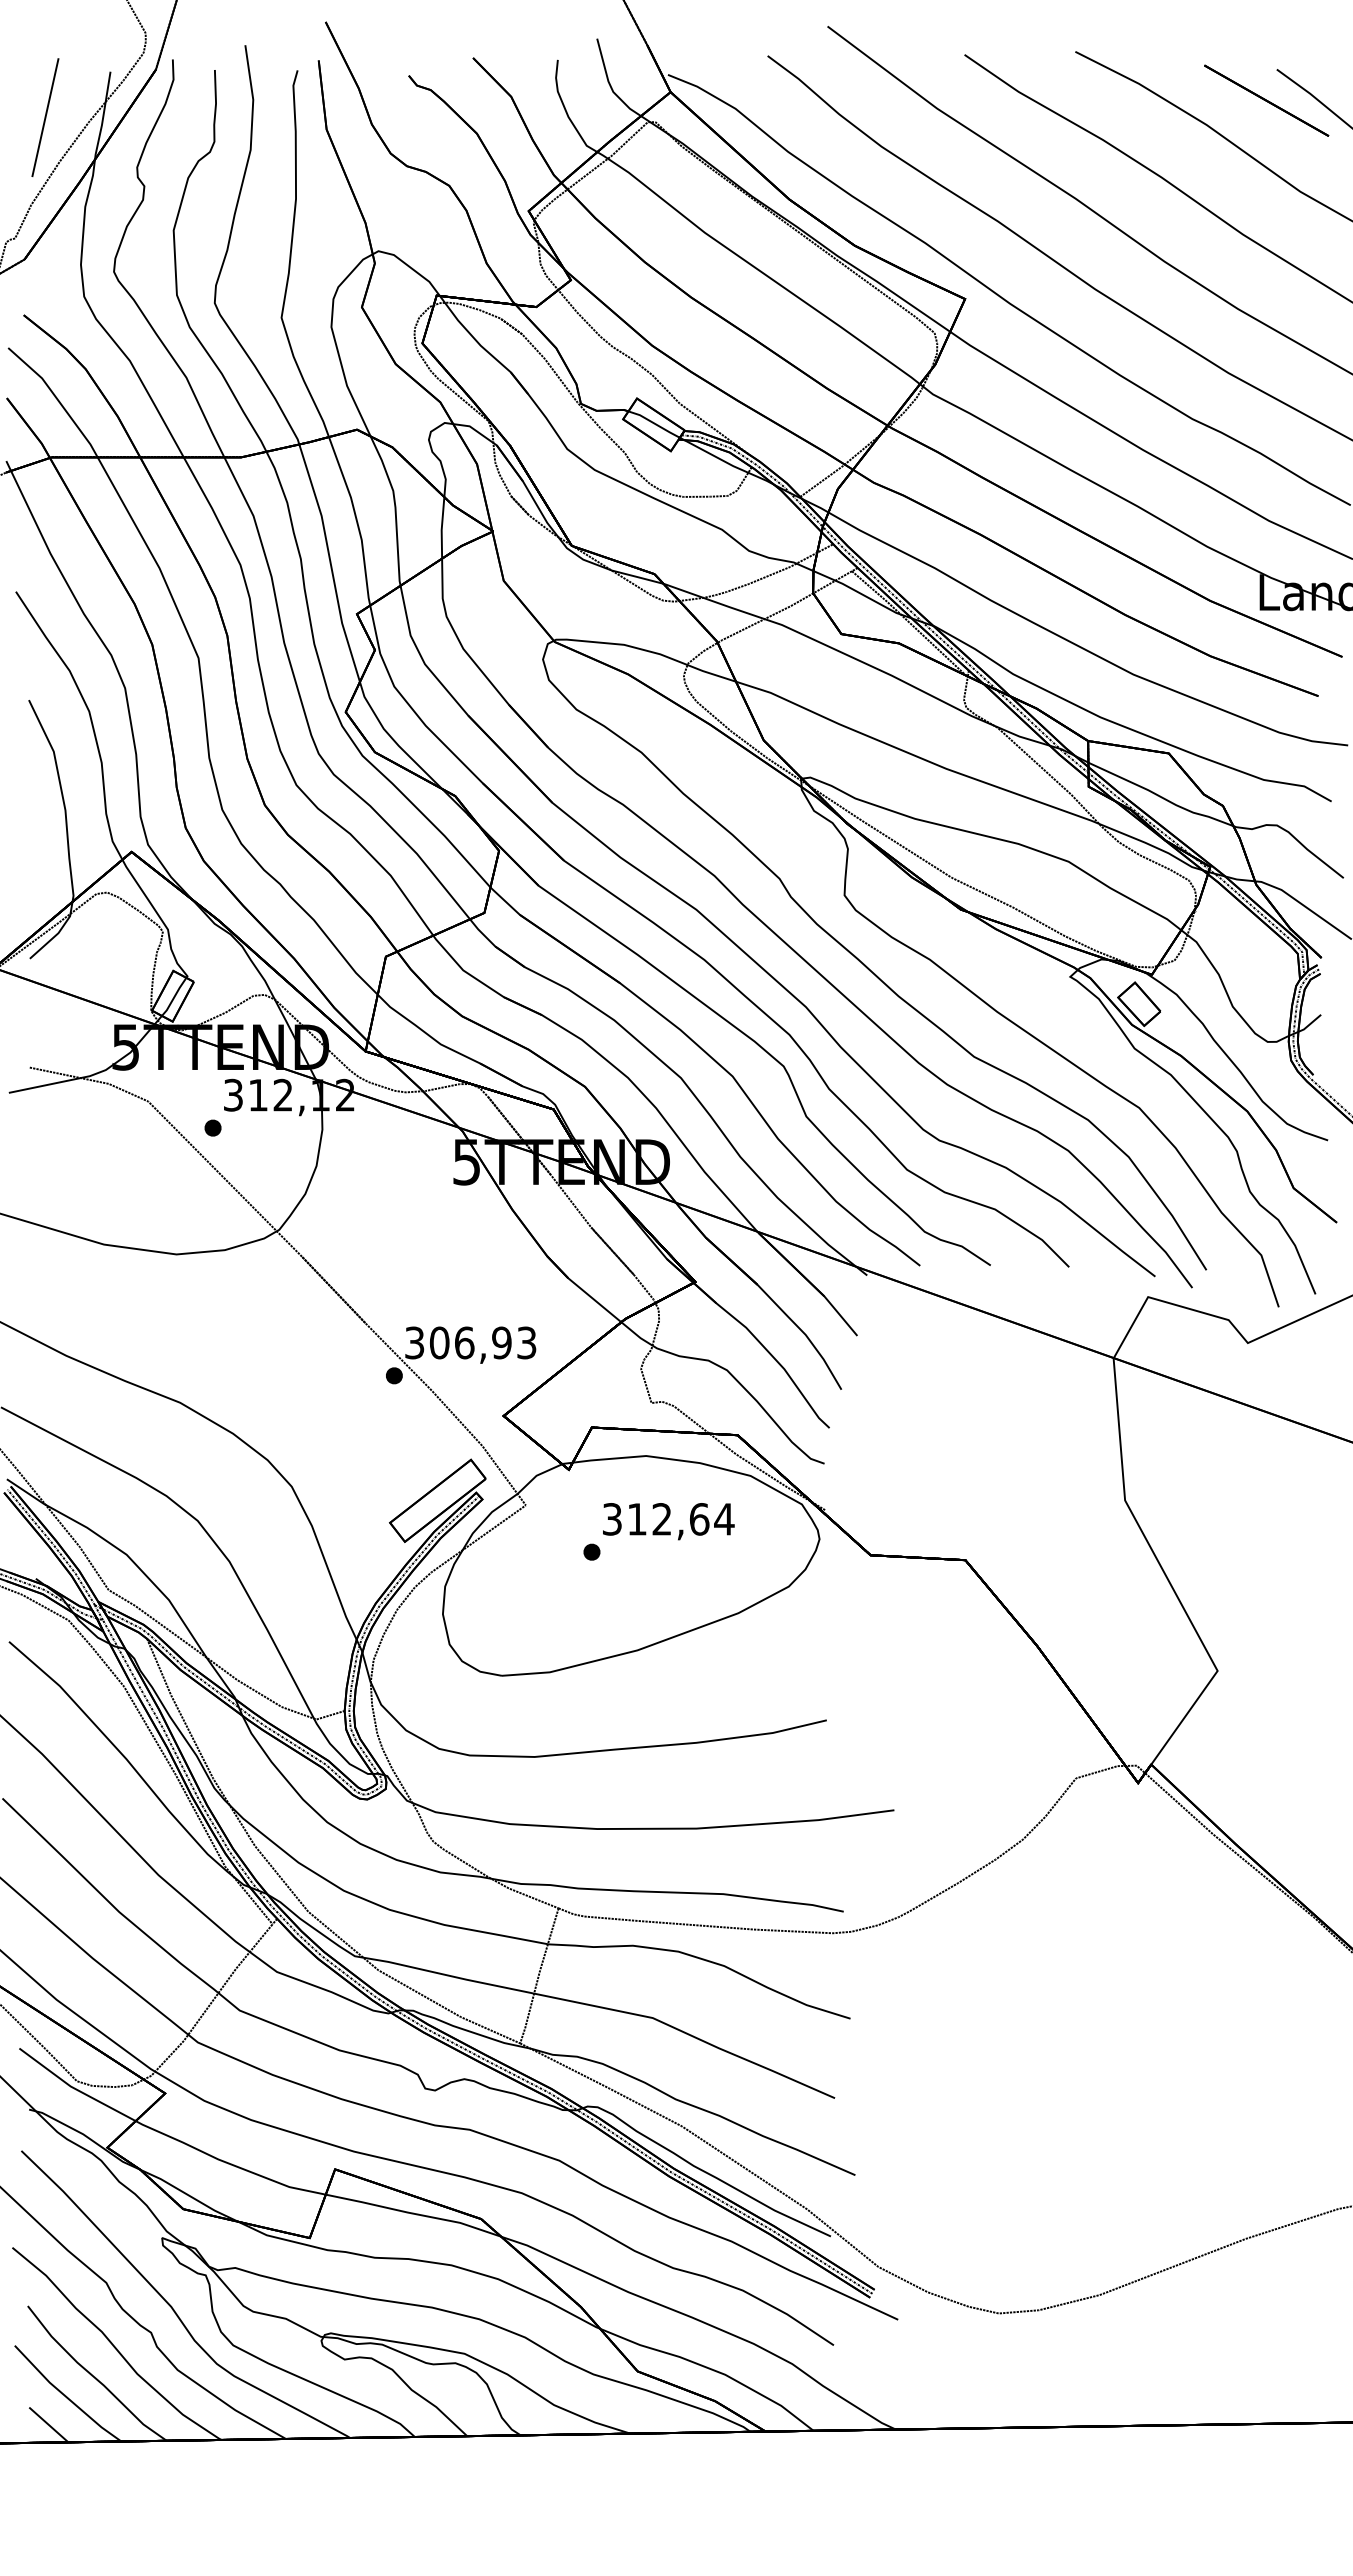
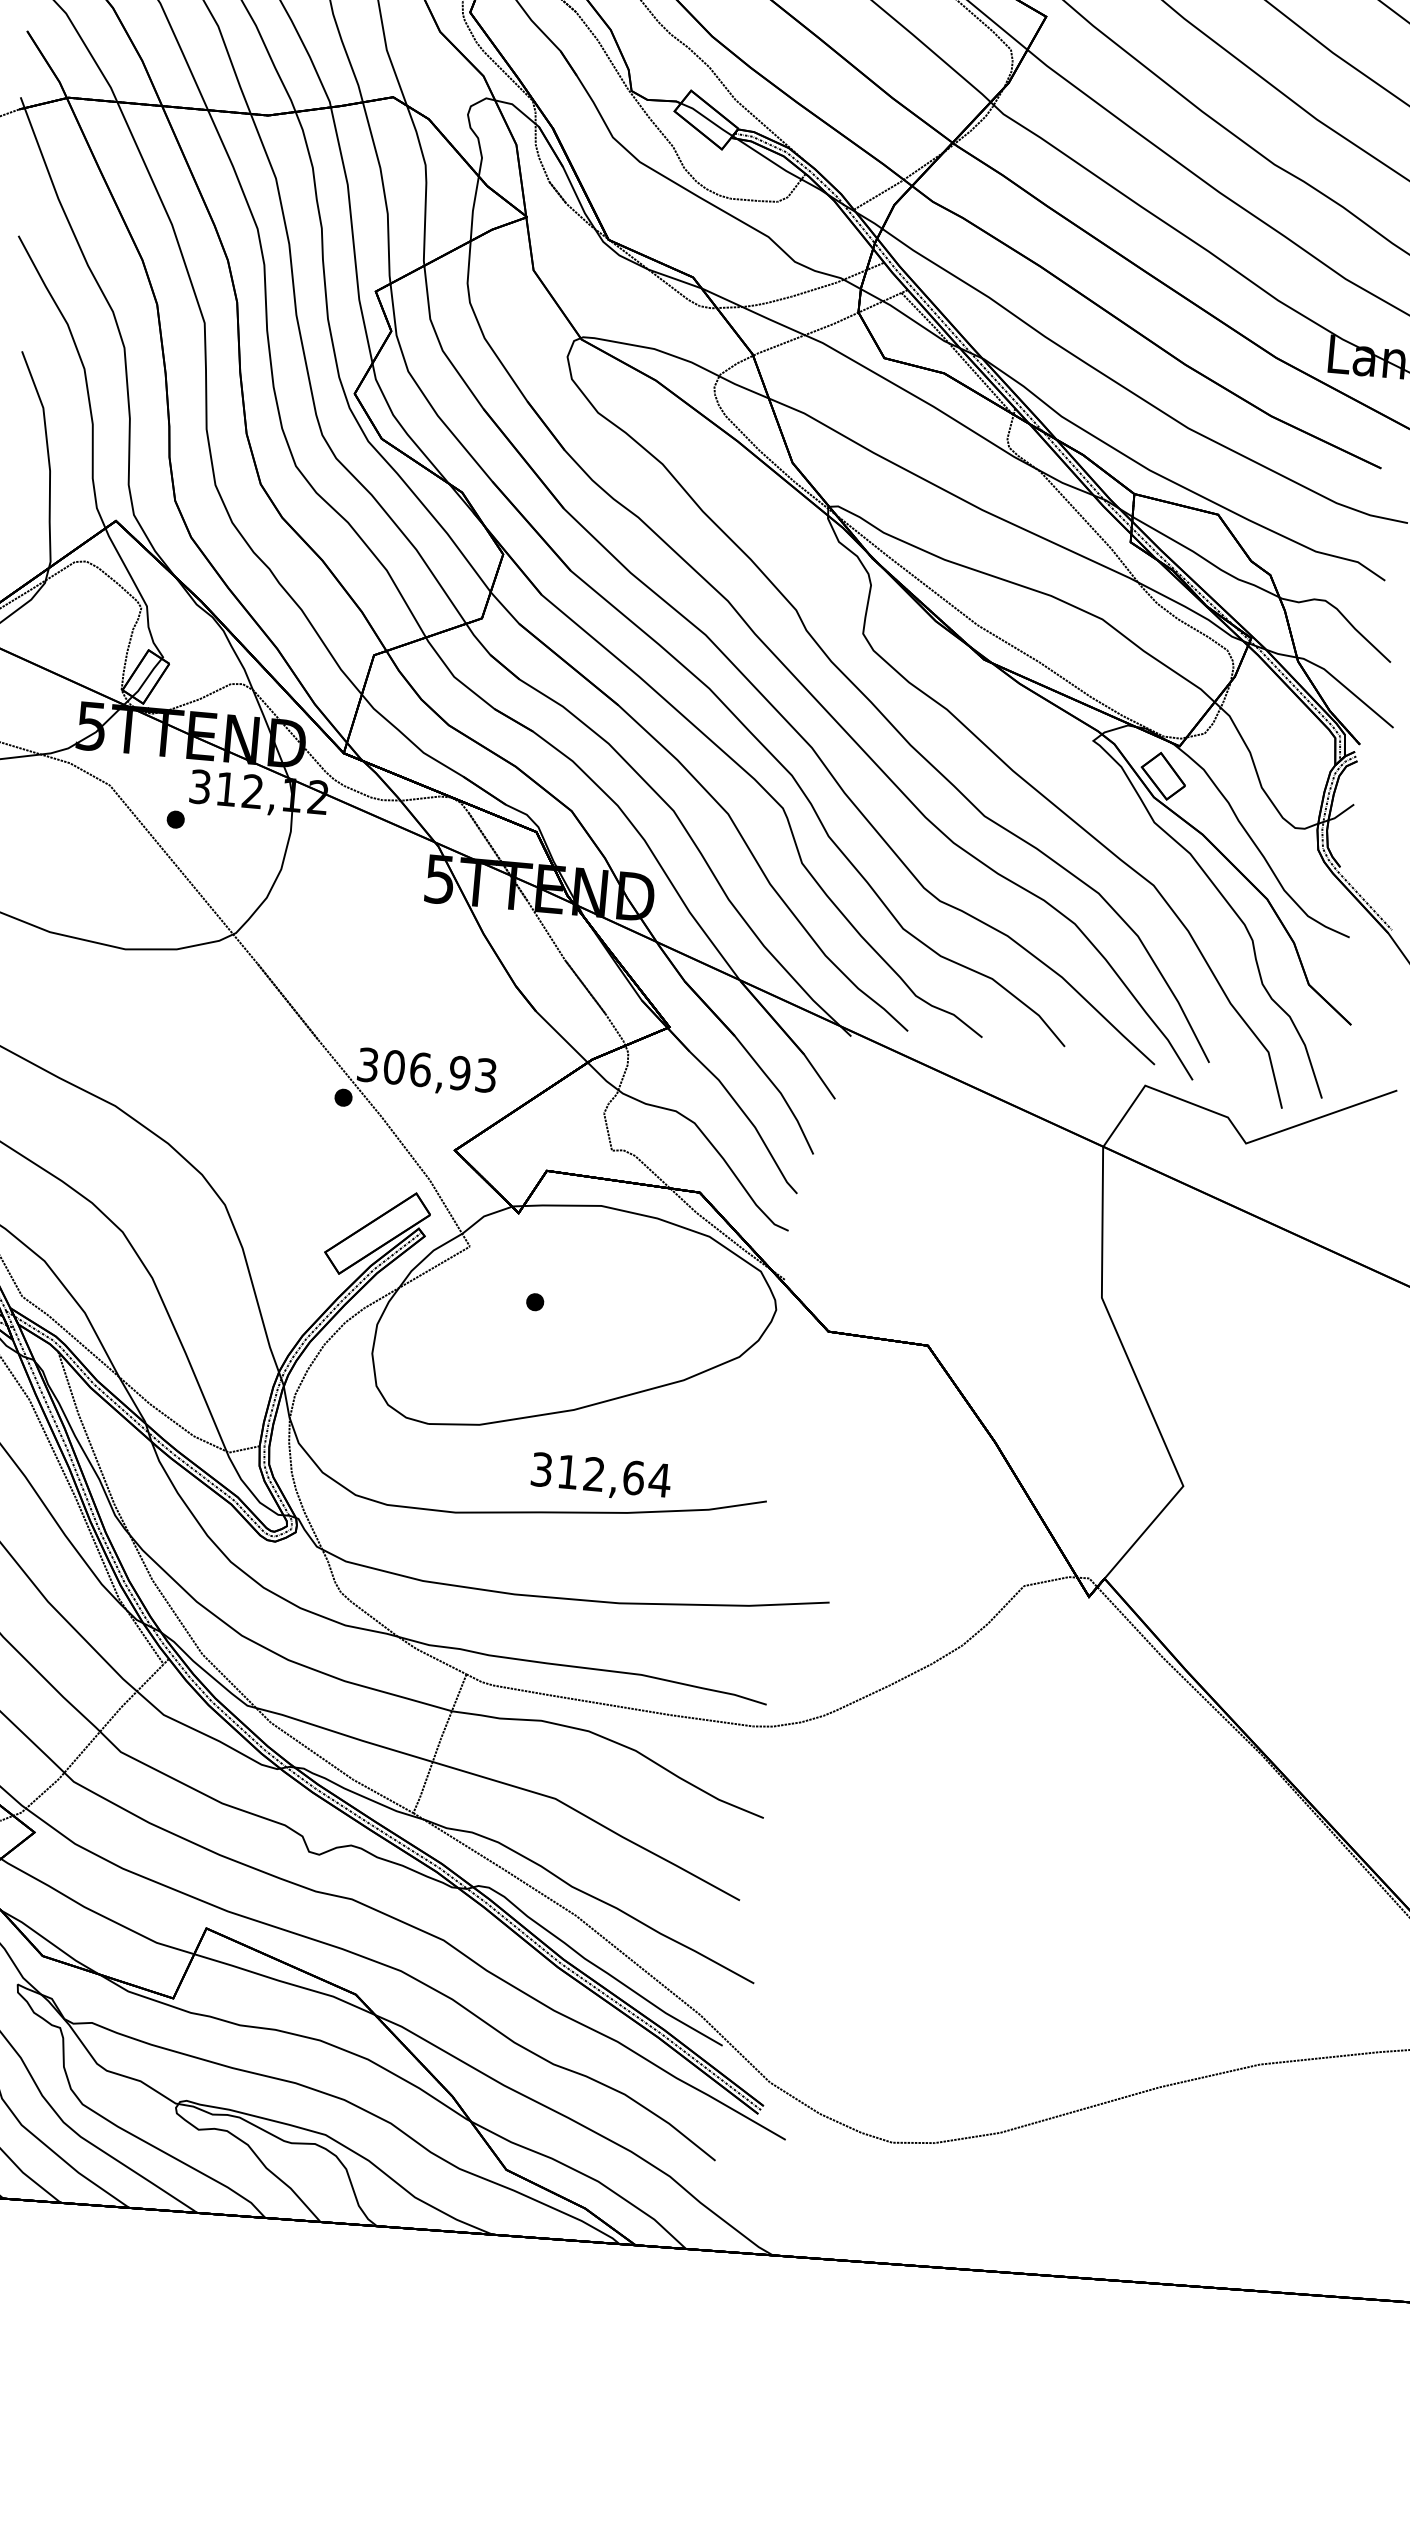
text: (668, 1521) -> (600, 1477), moved

